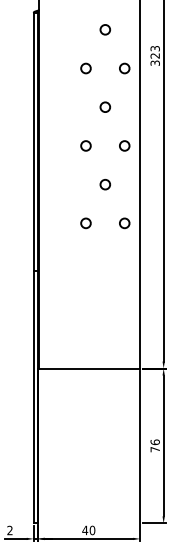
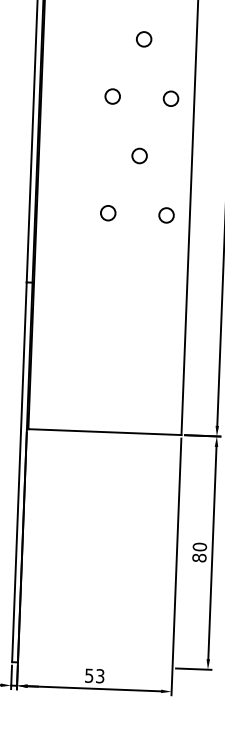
text: (154, 445) -> (198, 551), 76 -> 80
text: (88, 530) -> (94, 676), 40 -> 53

